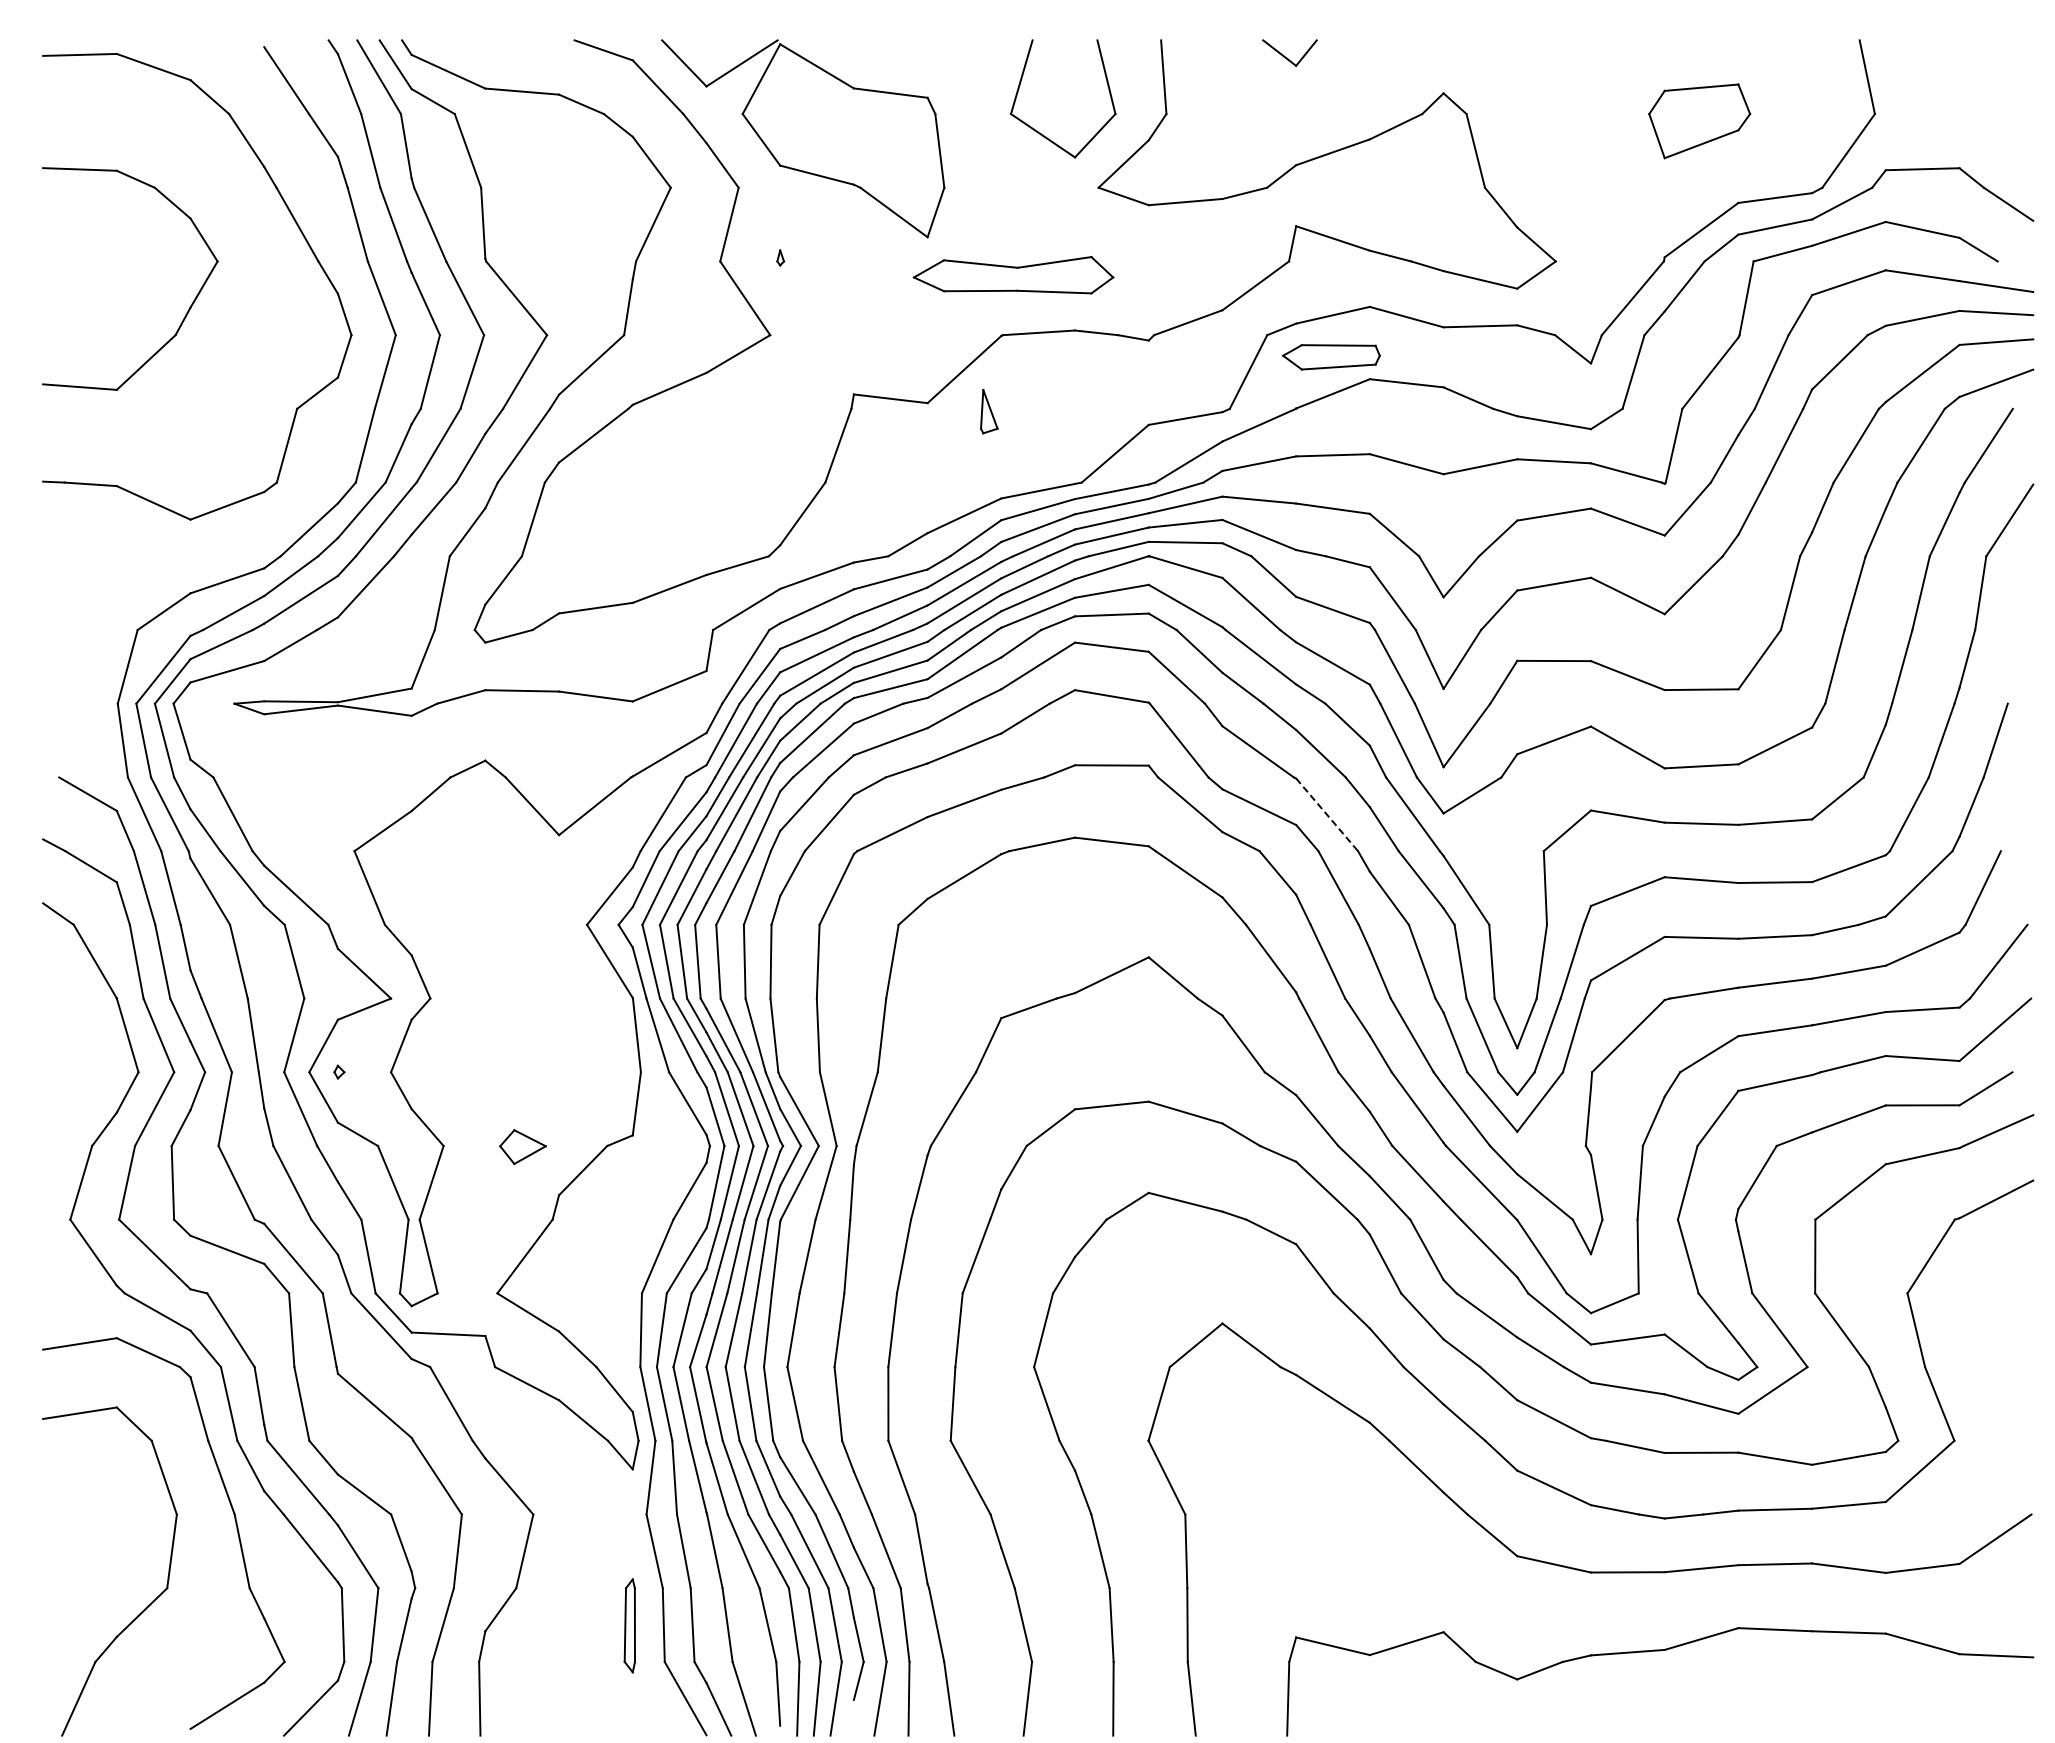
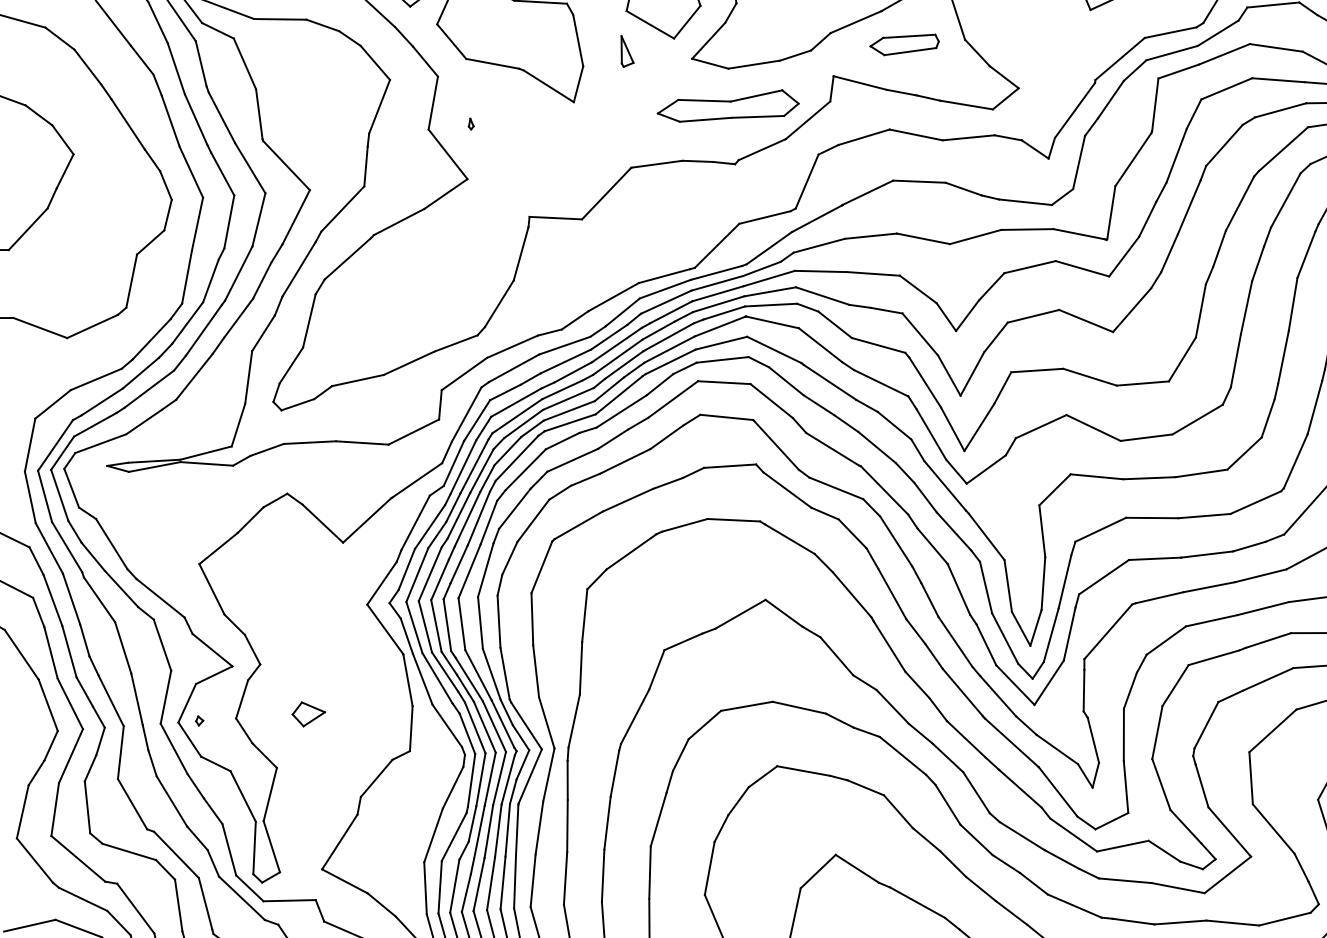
part: (1013, 275) -> (728, 107), moved
part: (1331, 357) -> (904, 45), moved
part: (989, 411) -> (626, 51), moved
line: (1327, 814) -> (884, 490), dashed -> solid
part: (522, 1147) -> (308, 714), moved

